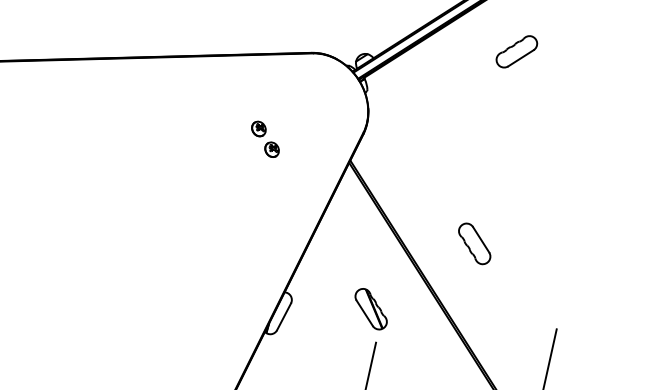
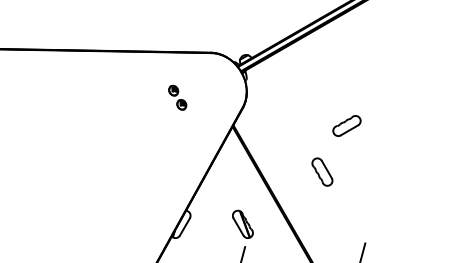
part: (516, 51) -> (346, 125), moved
part: (265, 139) -> (177, 97), moved
part: (474, 242) -> (322, 171), moved

